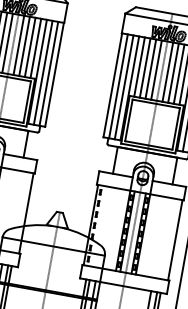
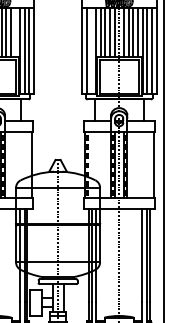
line: (35, 48) -> (15, 32), removed
line: (124, 86) -> (91, 50), removed

